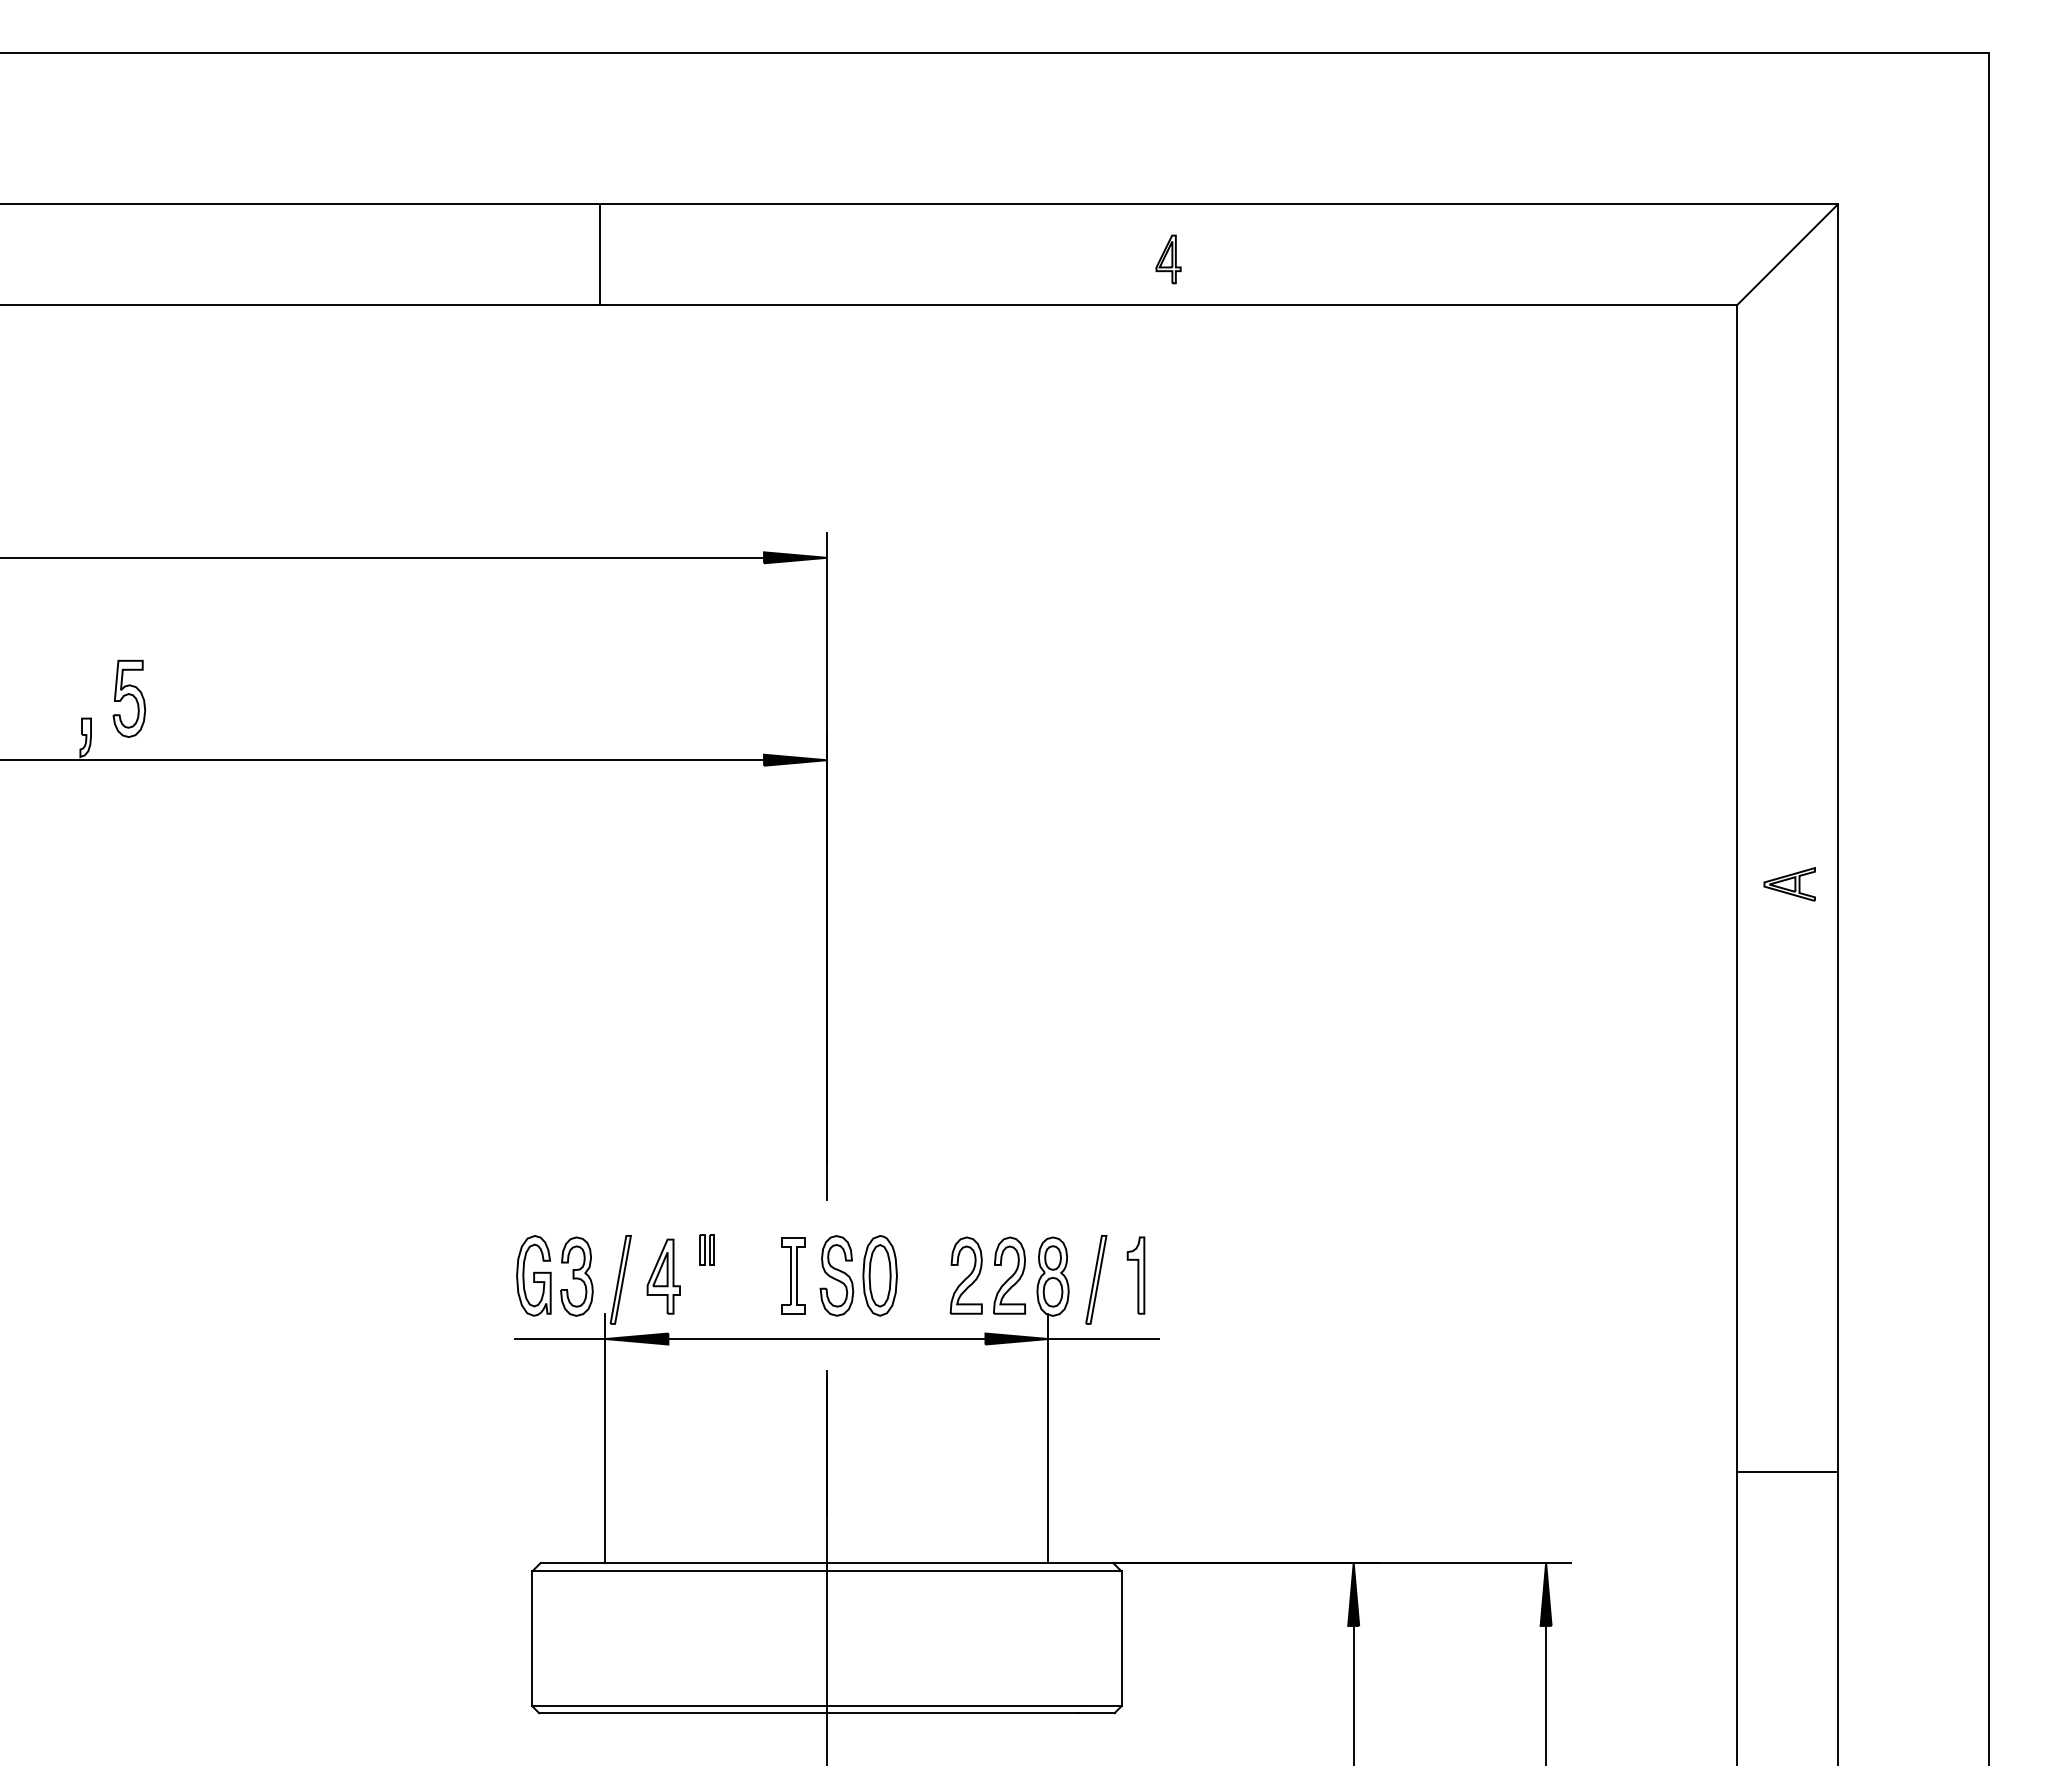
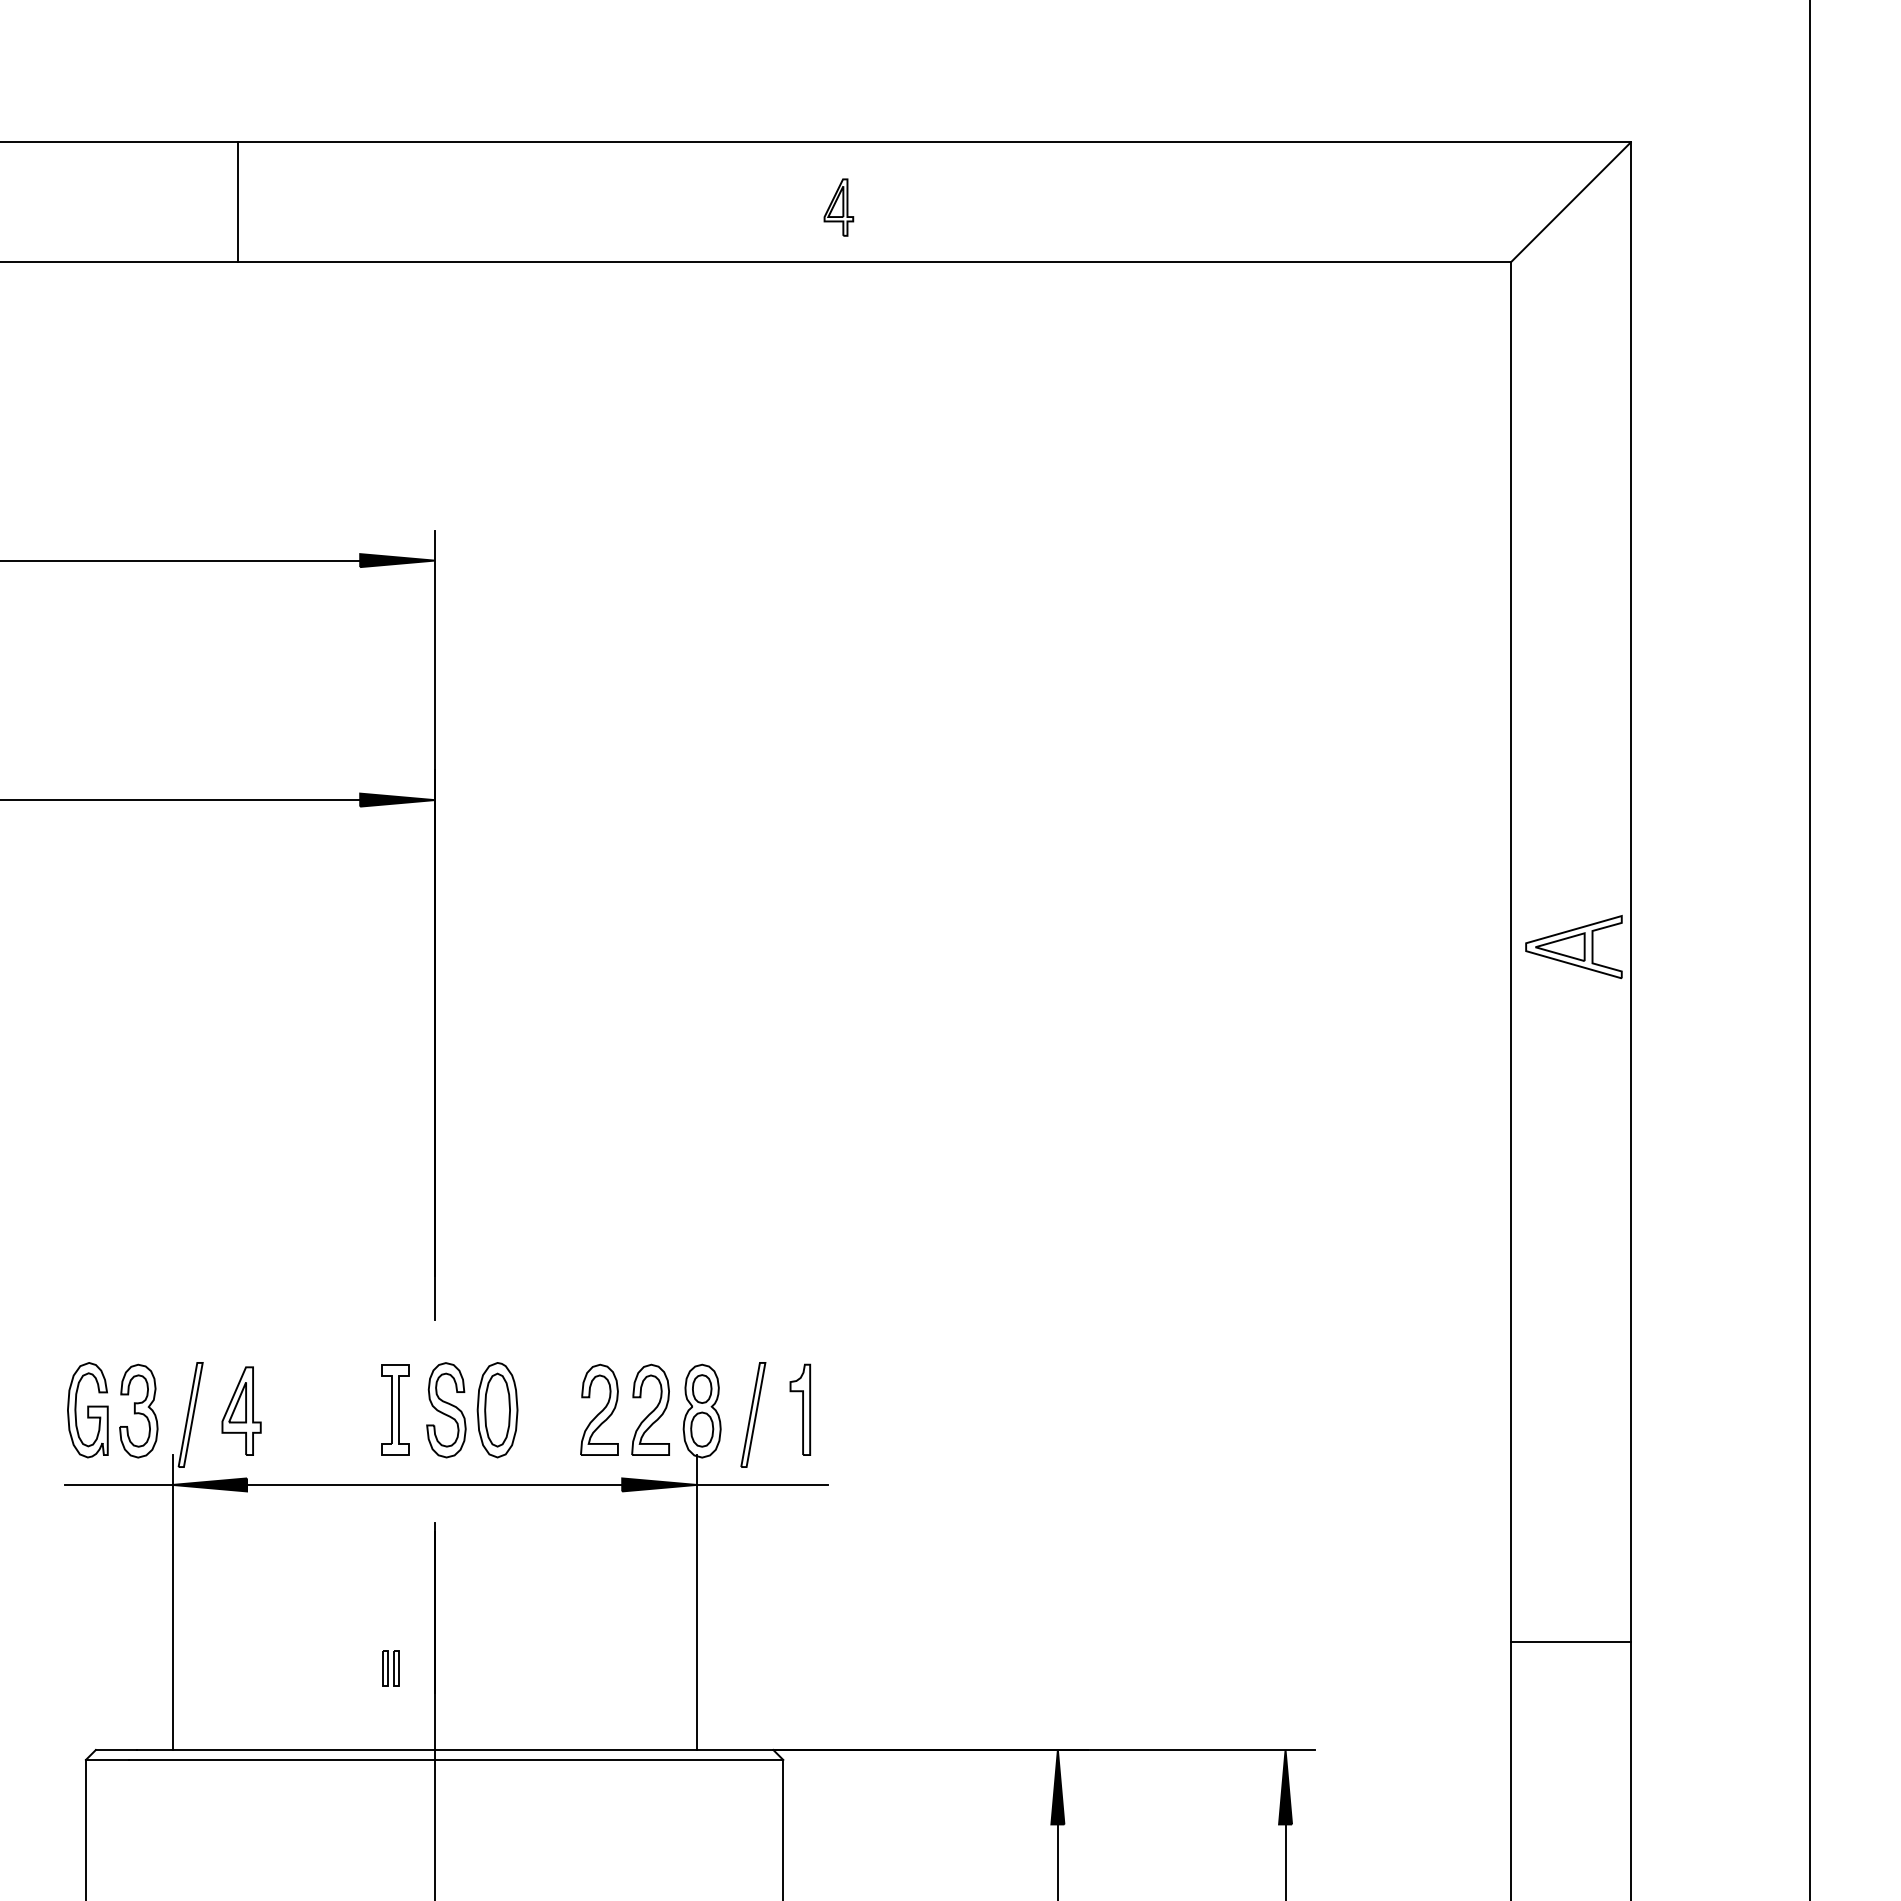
line: (600, 254) -> (238, 201), moved
part: (1789, 884) -> (1573, 947), size x1.6
part: (706, 1249) -> (390, 1667), moved

